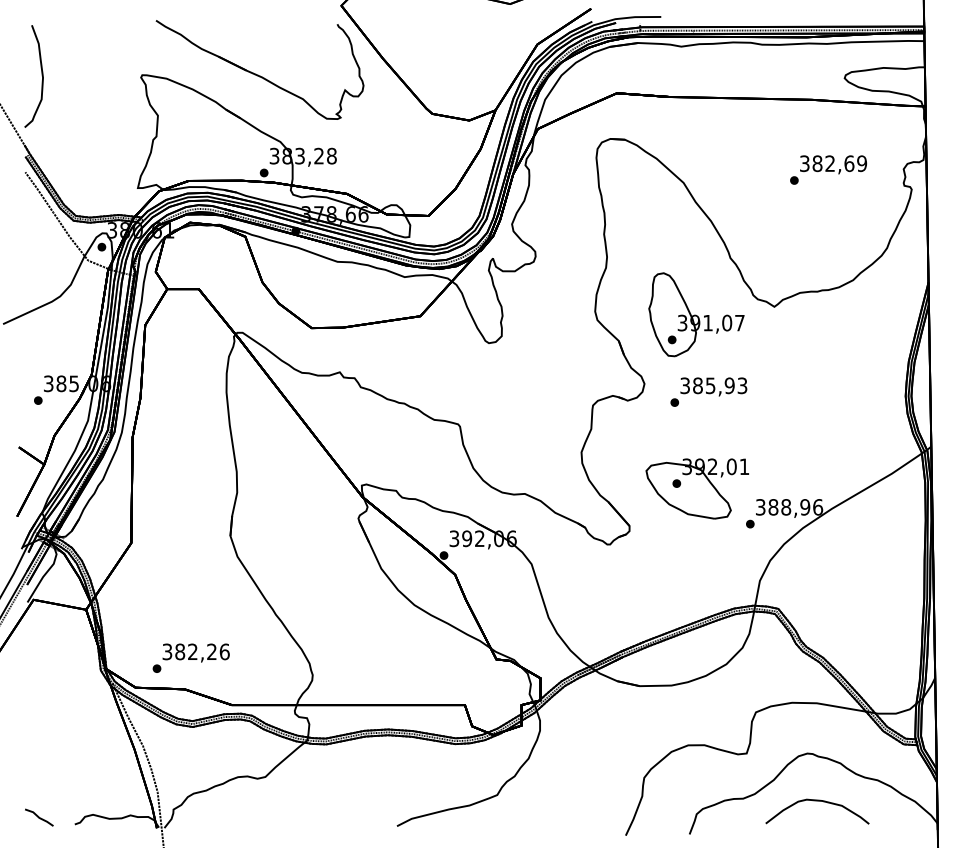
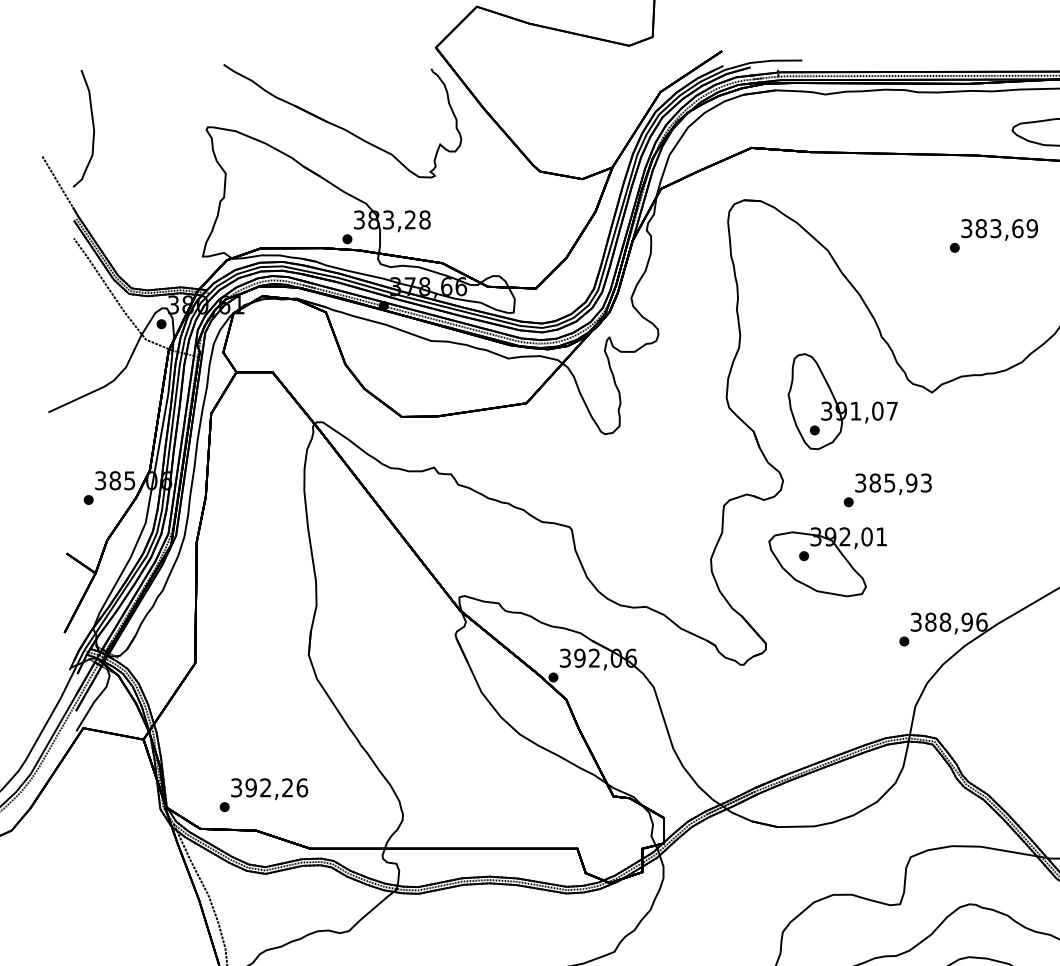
text: (829, 163) -> (995, 228), 382,69 -> 383,69
text: (708, 391) -> (887, 489), moved
part: (696, 488) -> (826, 561), moved
text: (180, 651) -> (251, 787), 382,26 -> 392,26

